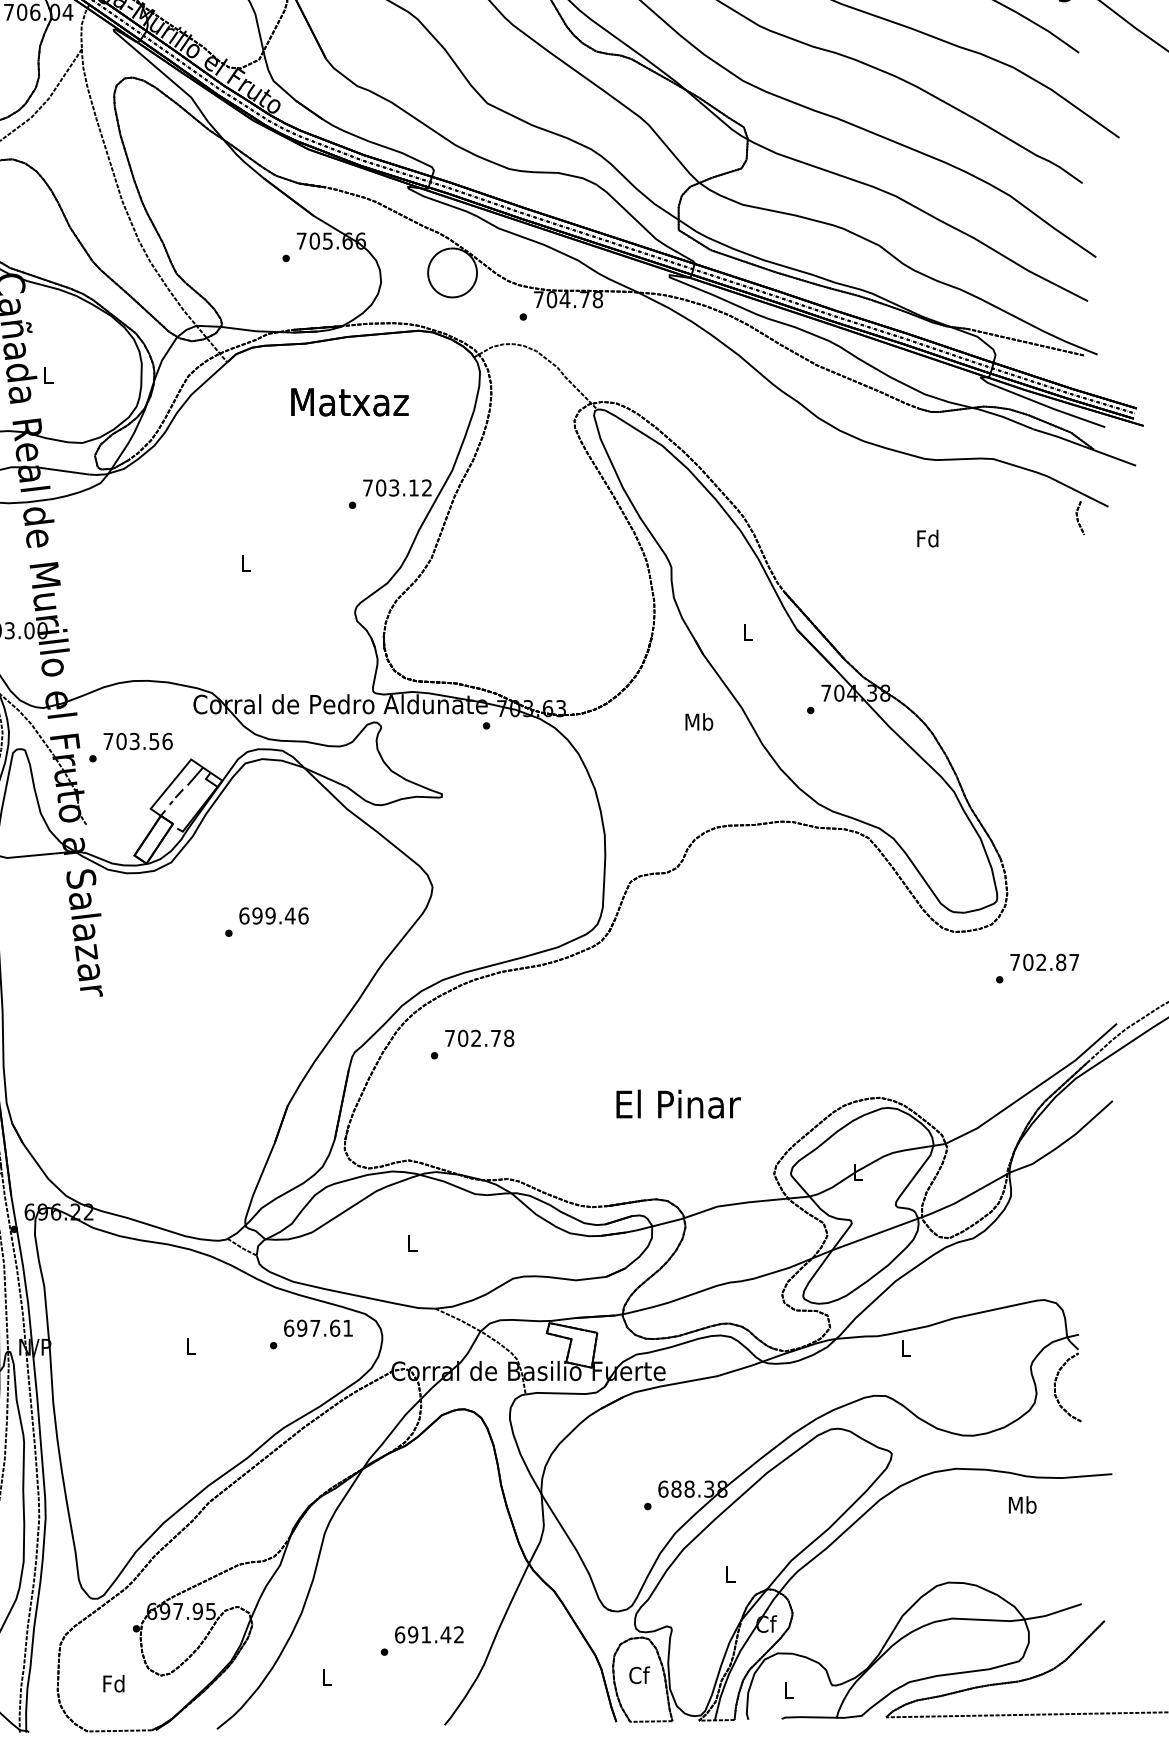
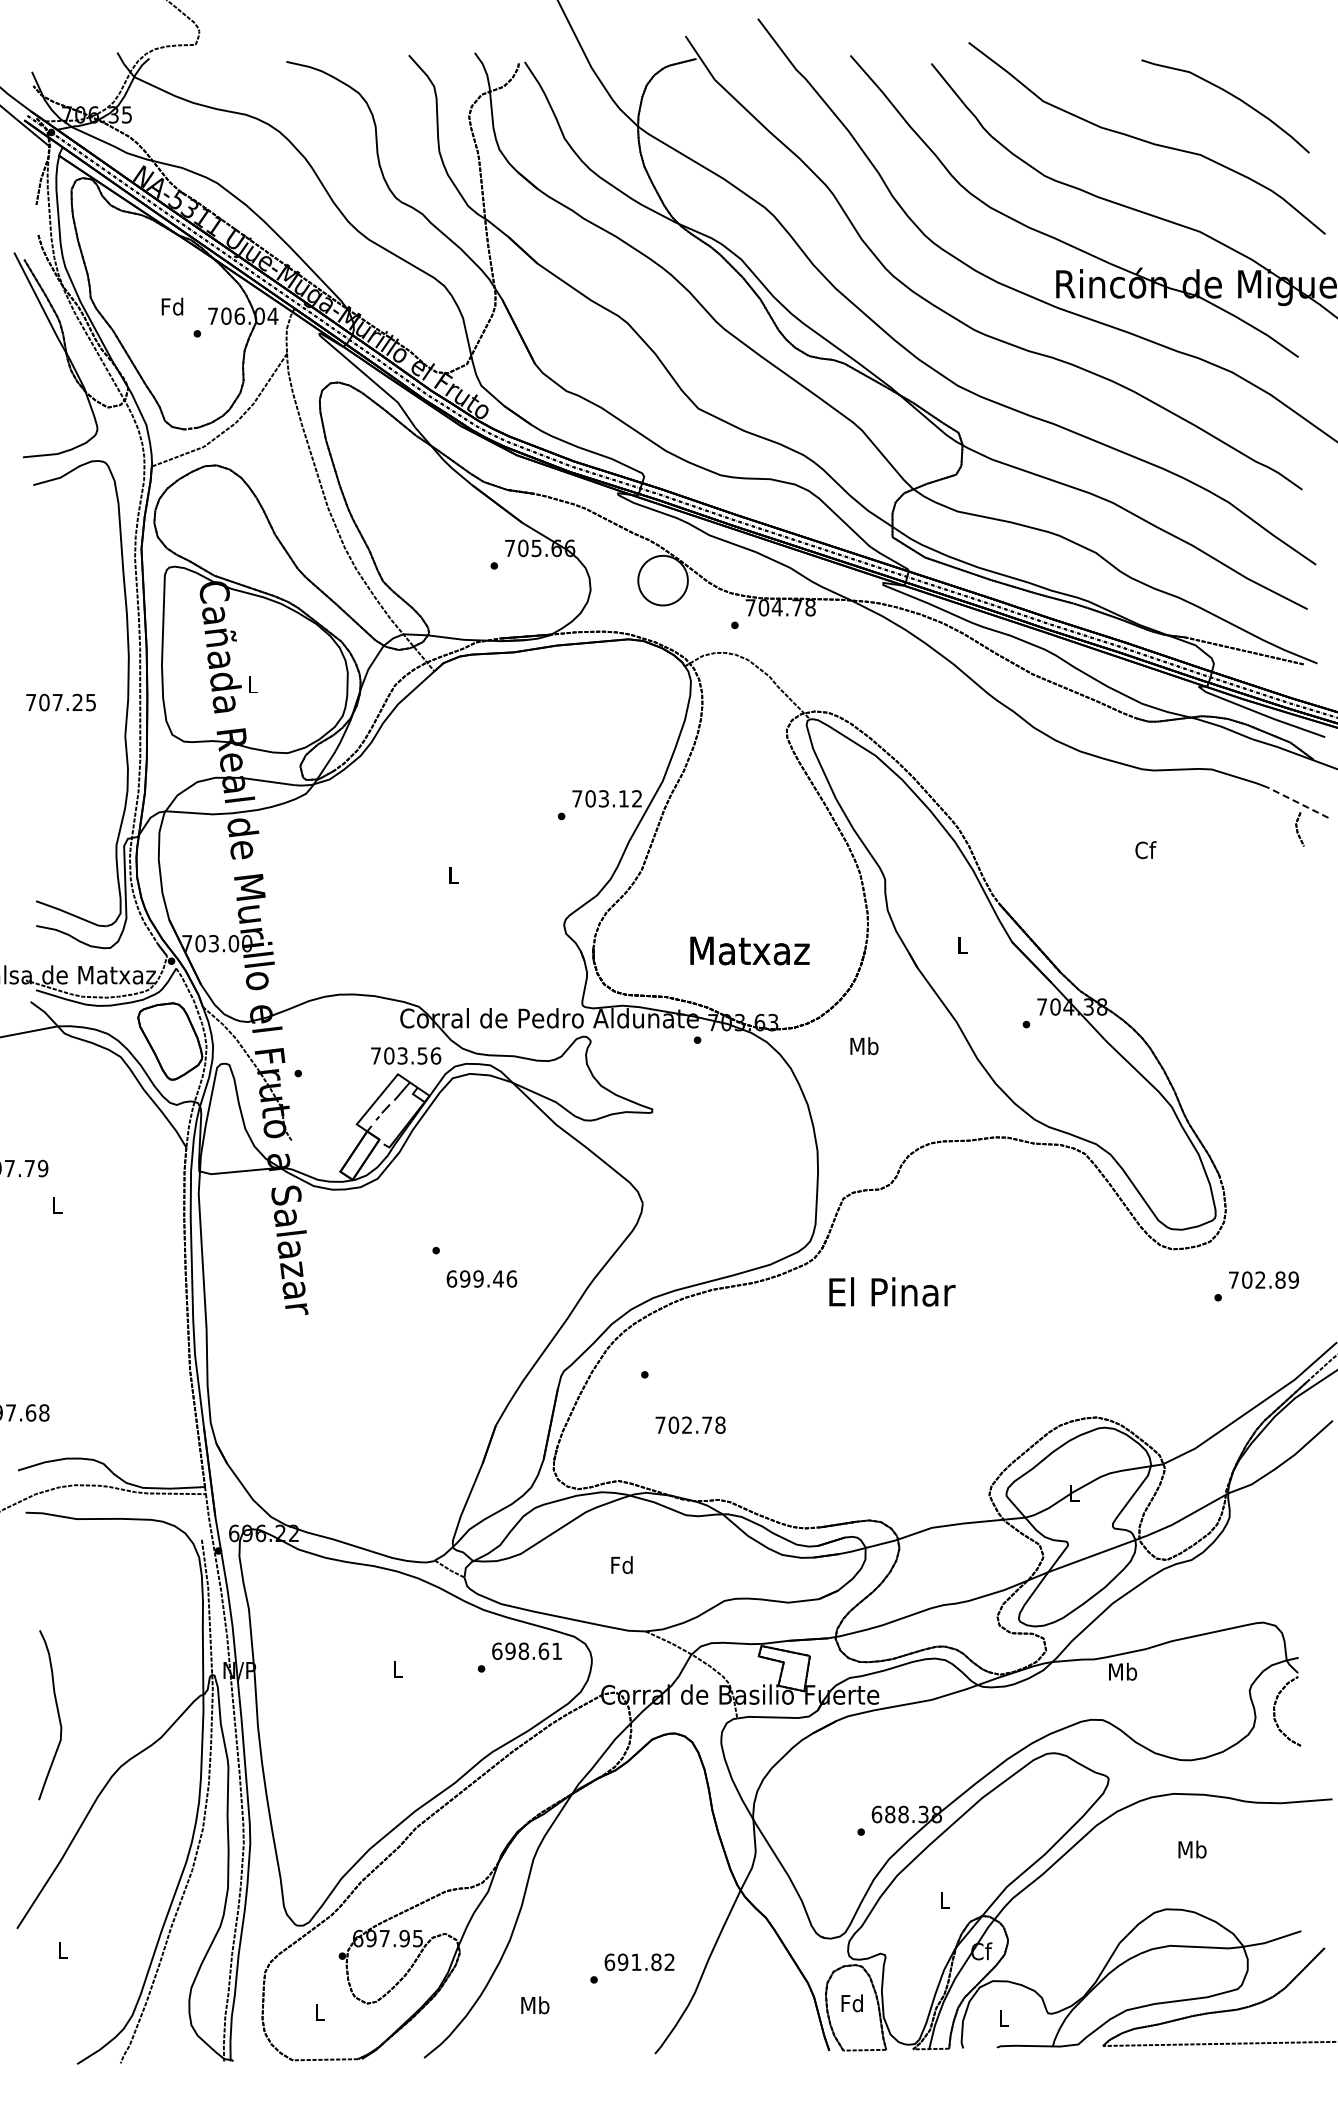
text: (349, 401) -> (749, 950), moved
line: (1077, 491) -> (1297, 802), solid -> dashed
text: (928, 538) -> (1145, 850), Fd -> Cf
text: (699, 722) -> (864, 1046), moved
text: (138, 741) -> (406, 1055), moved
text: (273, 915) -> (481, 1278), moved
text: (1073, 961) -> (1293, 1279), 702.87 -> 702.89
text: (479, 1037) -> (690, 1424), moved
text: (678, 1103) -> (892, 1291), moved
text: (411, 1243) -> (621, 1565), L -> Fd
text: (314, 1328) -> (523, 1651), 697.61 -> 698.61
text: (906, 1348) -> (1123, 1671), L -> Mb
text: (1022, 1504) -> (1192, 1849), moved
text: (445, 1635) -> (655, 1962), 691.42 -> 691.82
text: (639, 1675) -> (852, 2003), Cf -> Fd
text: (326, 1677) -> (535, 2005), L -> Mb
text: (113, 1683) -> (319, 2011), Fd -> L

